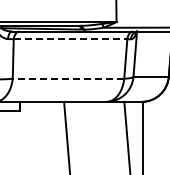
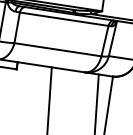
line: (70, 39) -> (64, 19), dashed -> solid
line: (68, 78) -> (57, 49), dashed -> solid

